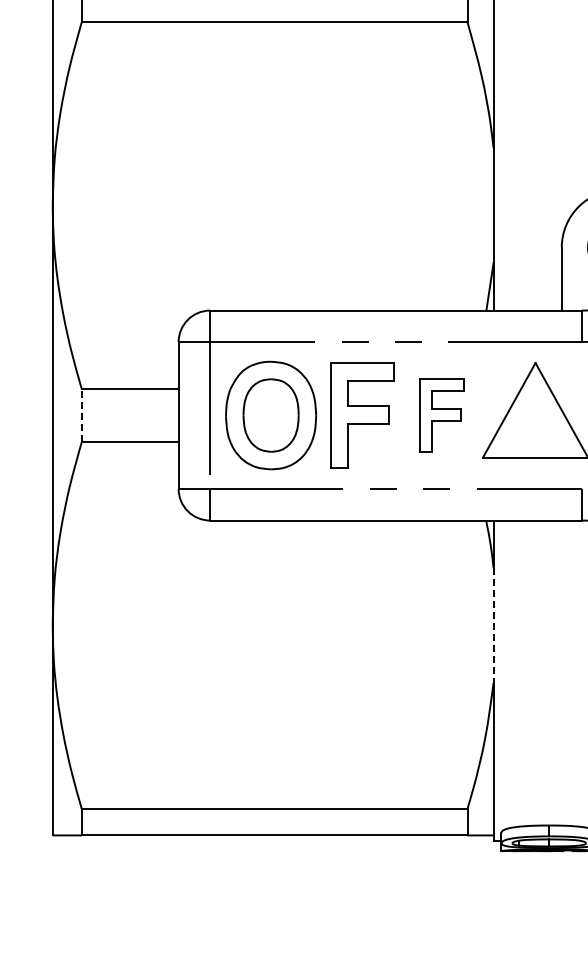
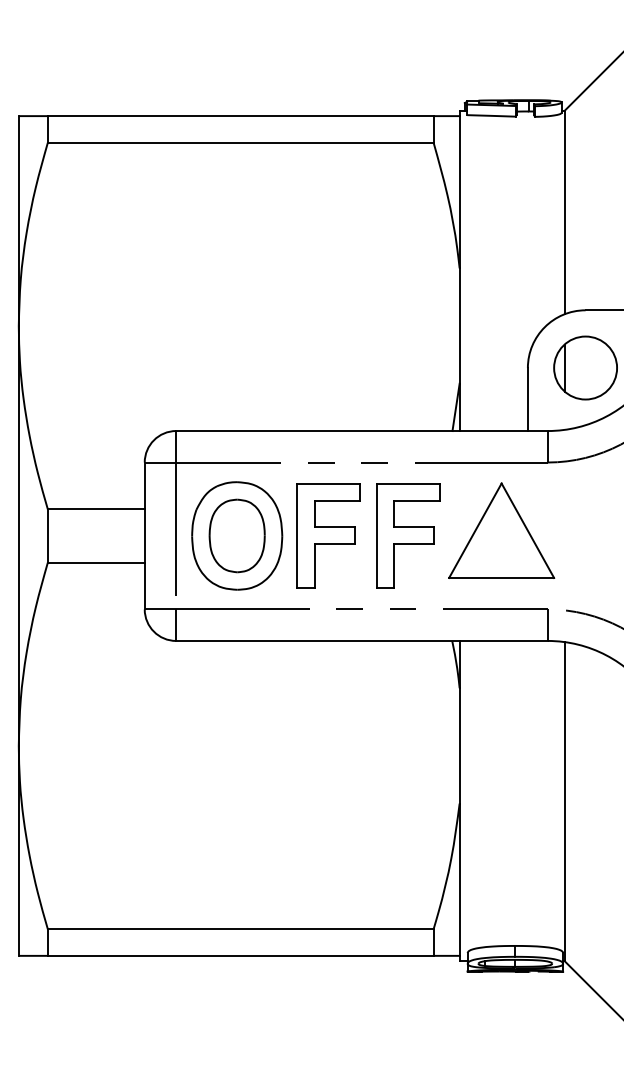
line: (81, 415) -> (47, 535), dashed -> solid
part: (442, 415) -> (408, 535), size x1.43
line: (493, 625) -> (459, 745), dashed -> solid

